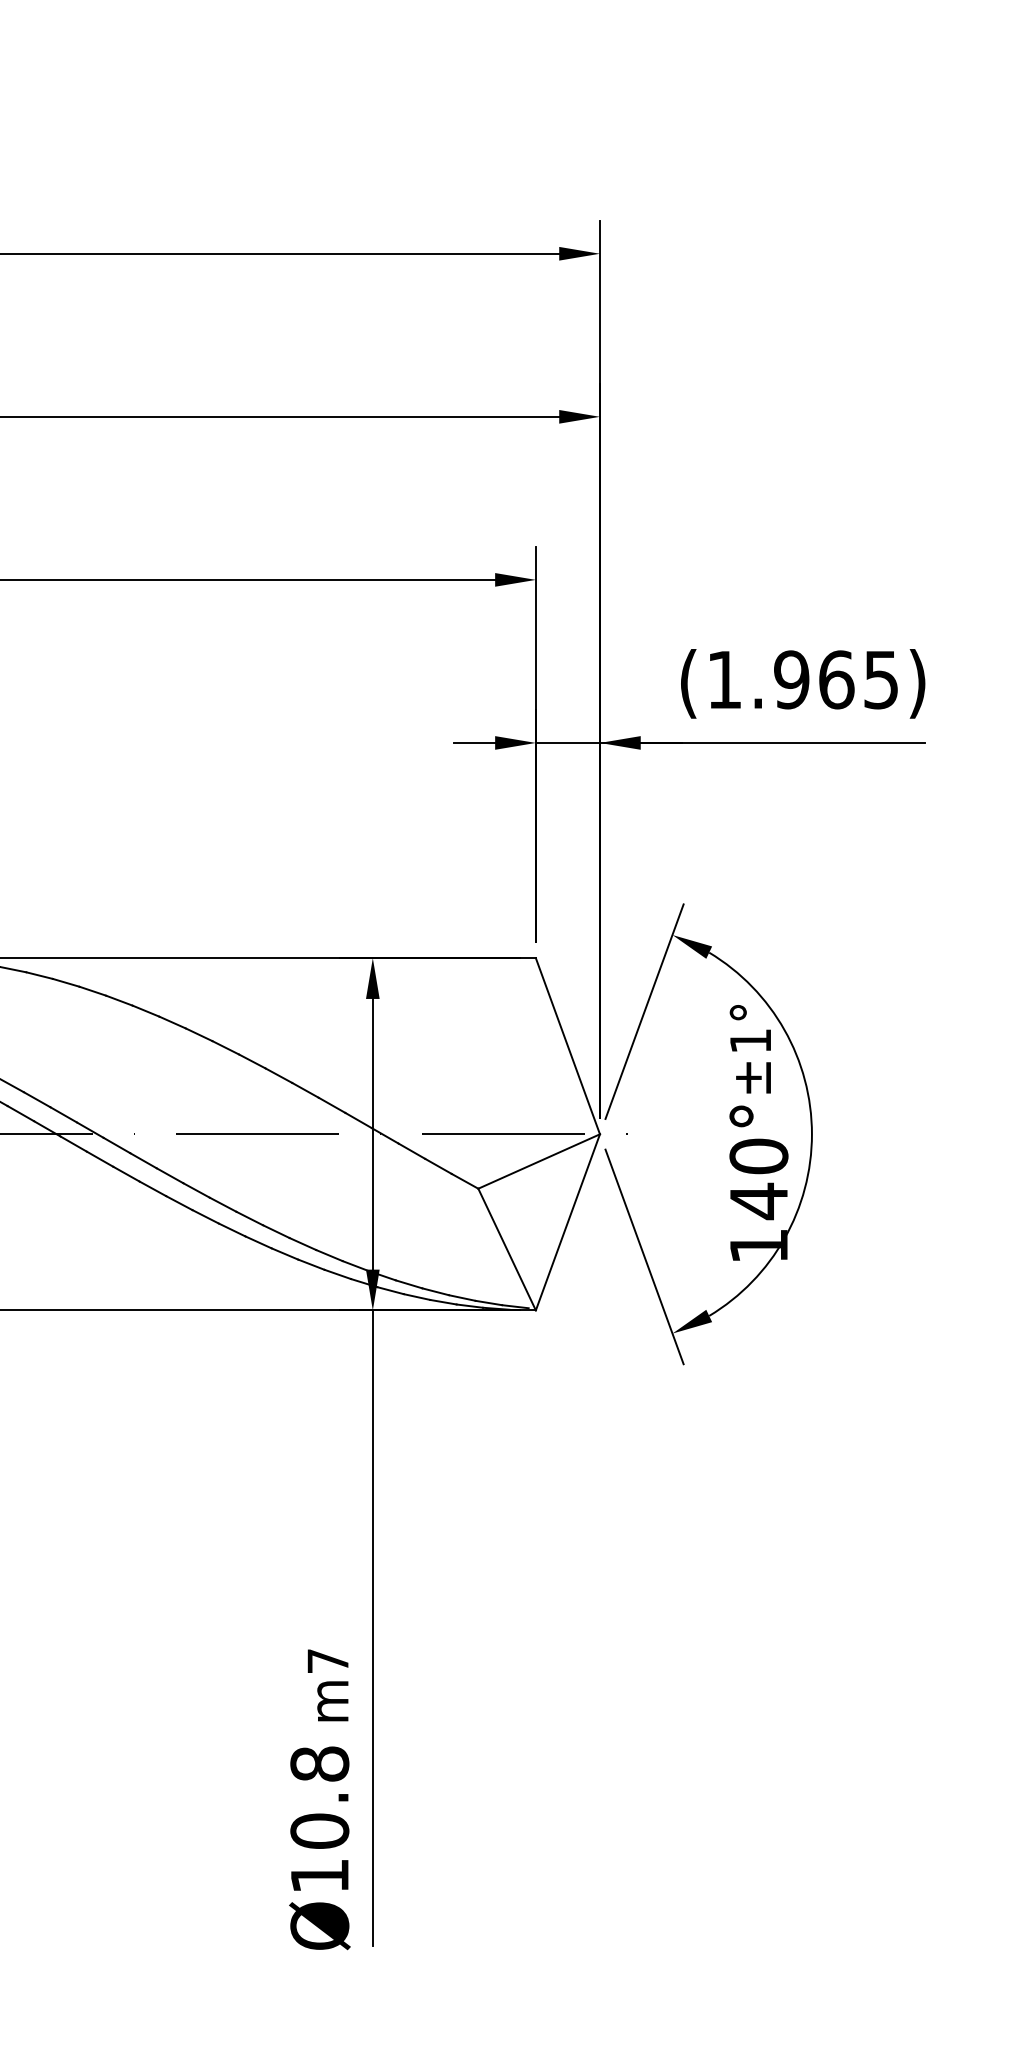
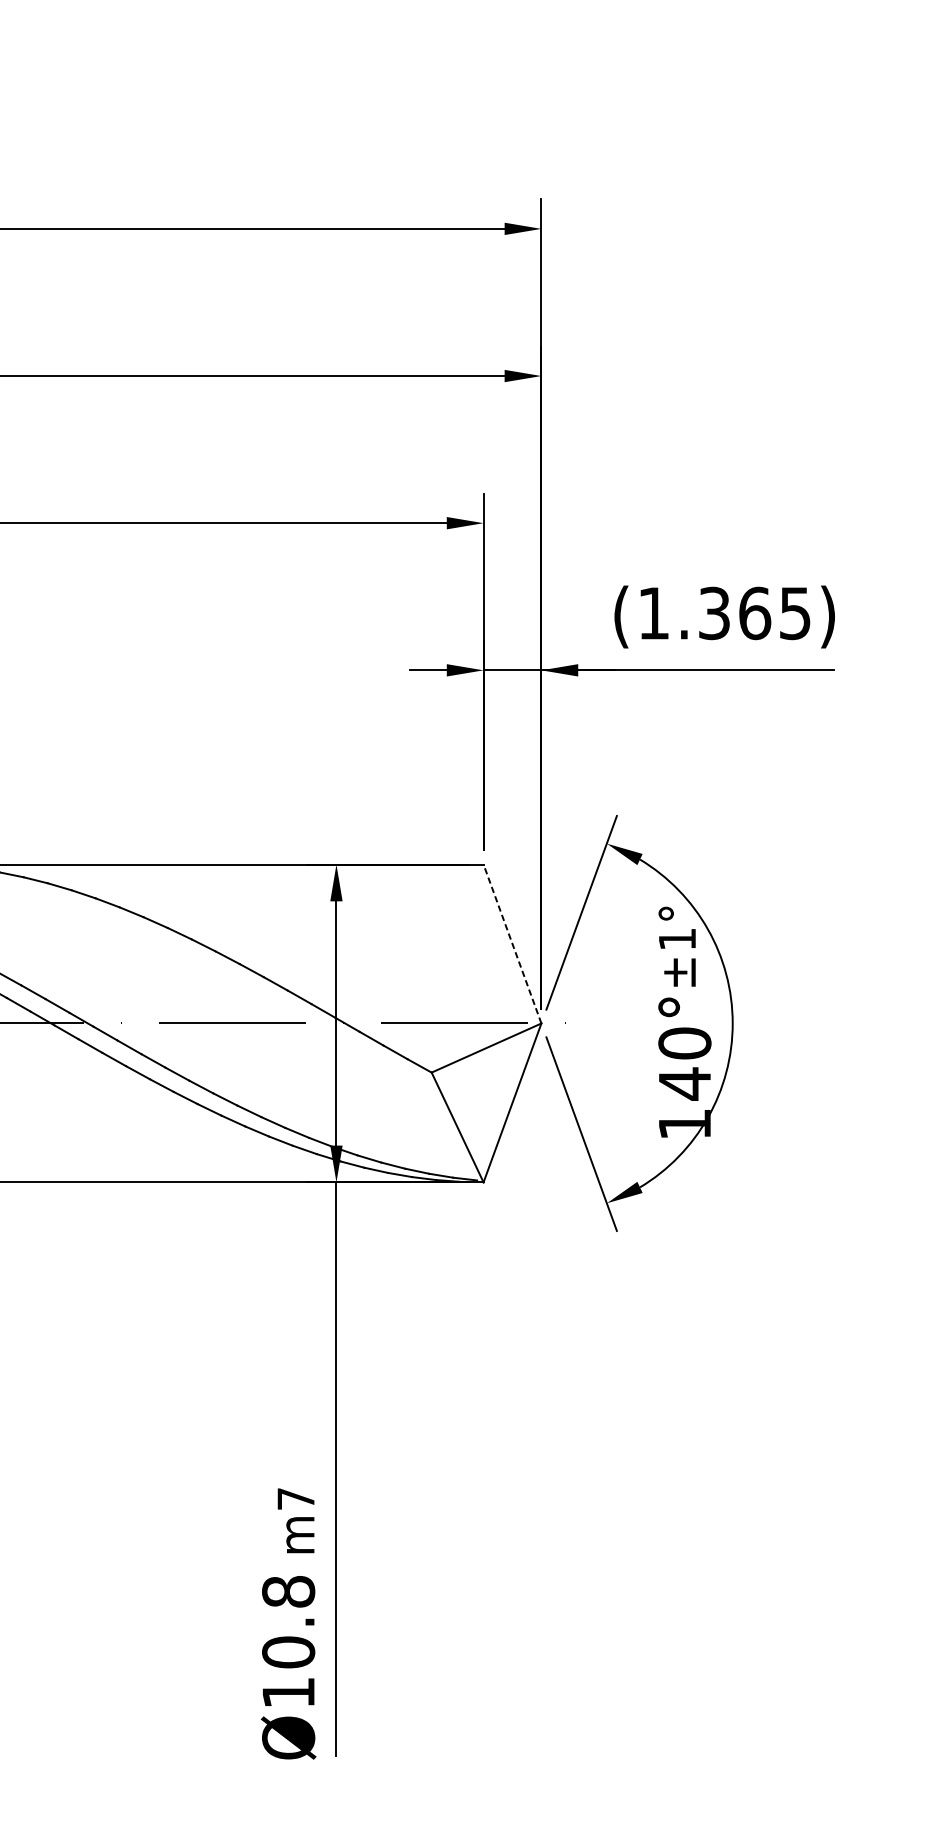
text: (791, 679) -> (714, 613), (1.965) -> (1.365)
line: (567, 1046) -> (512, 944), solid -> dashed

